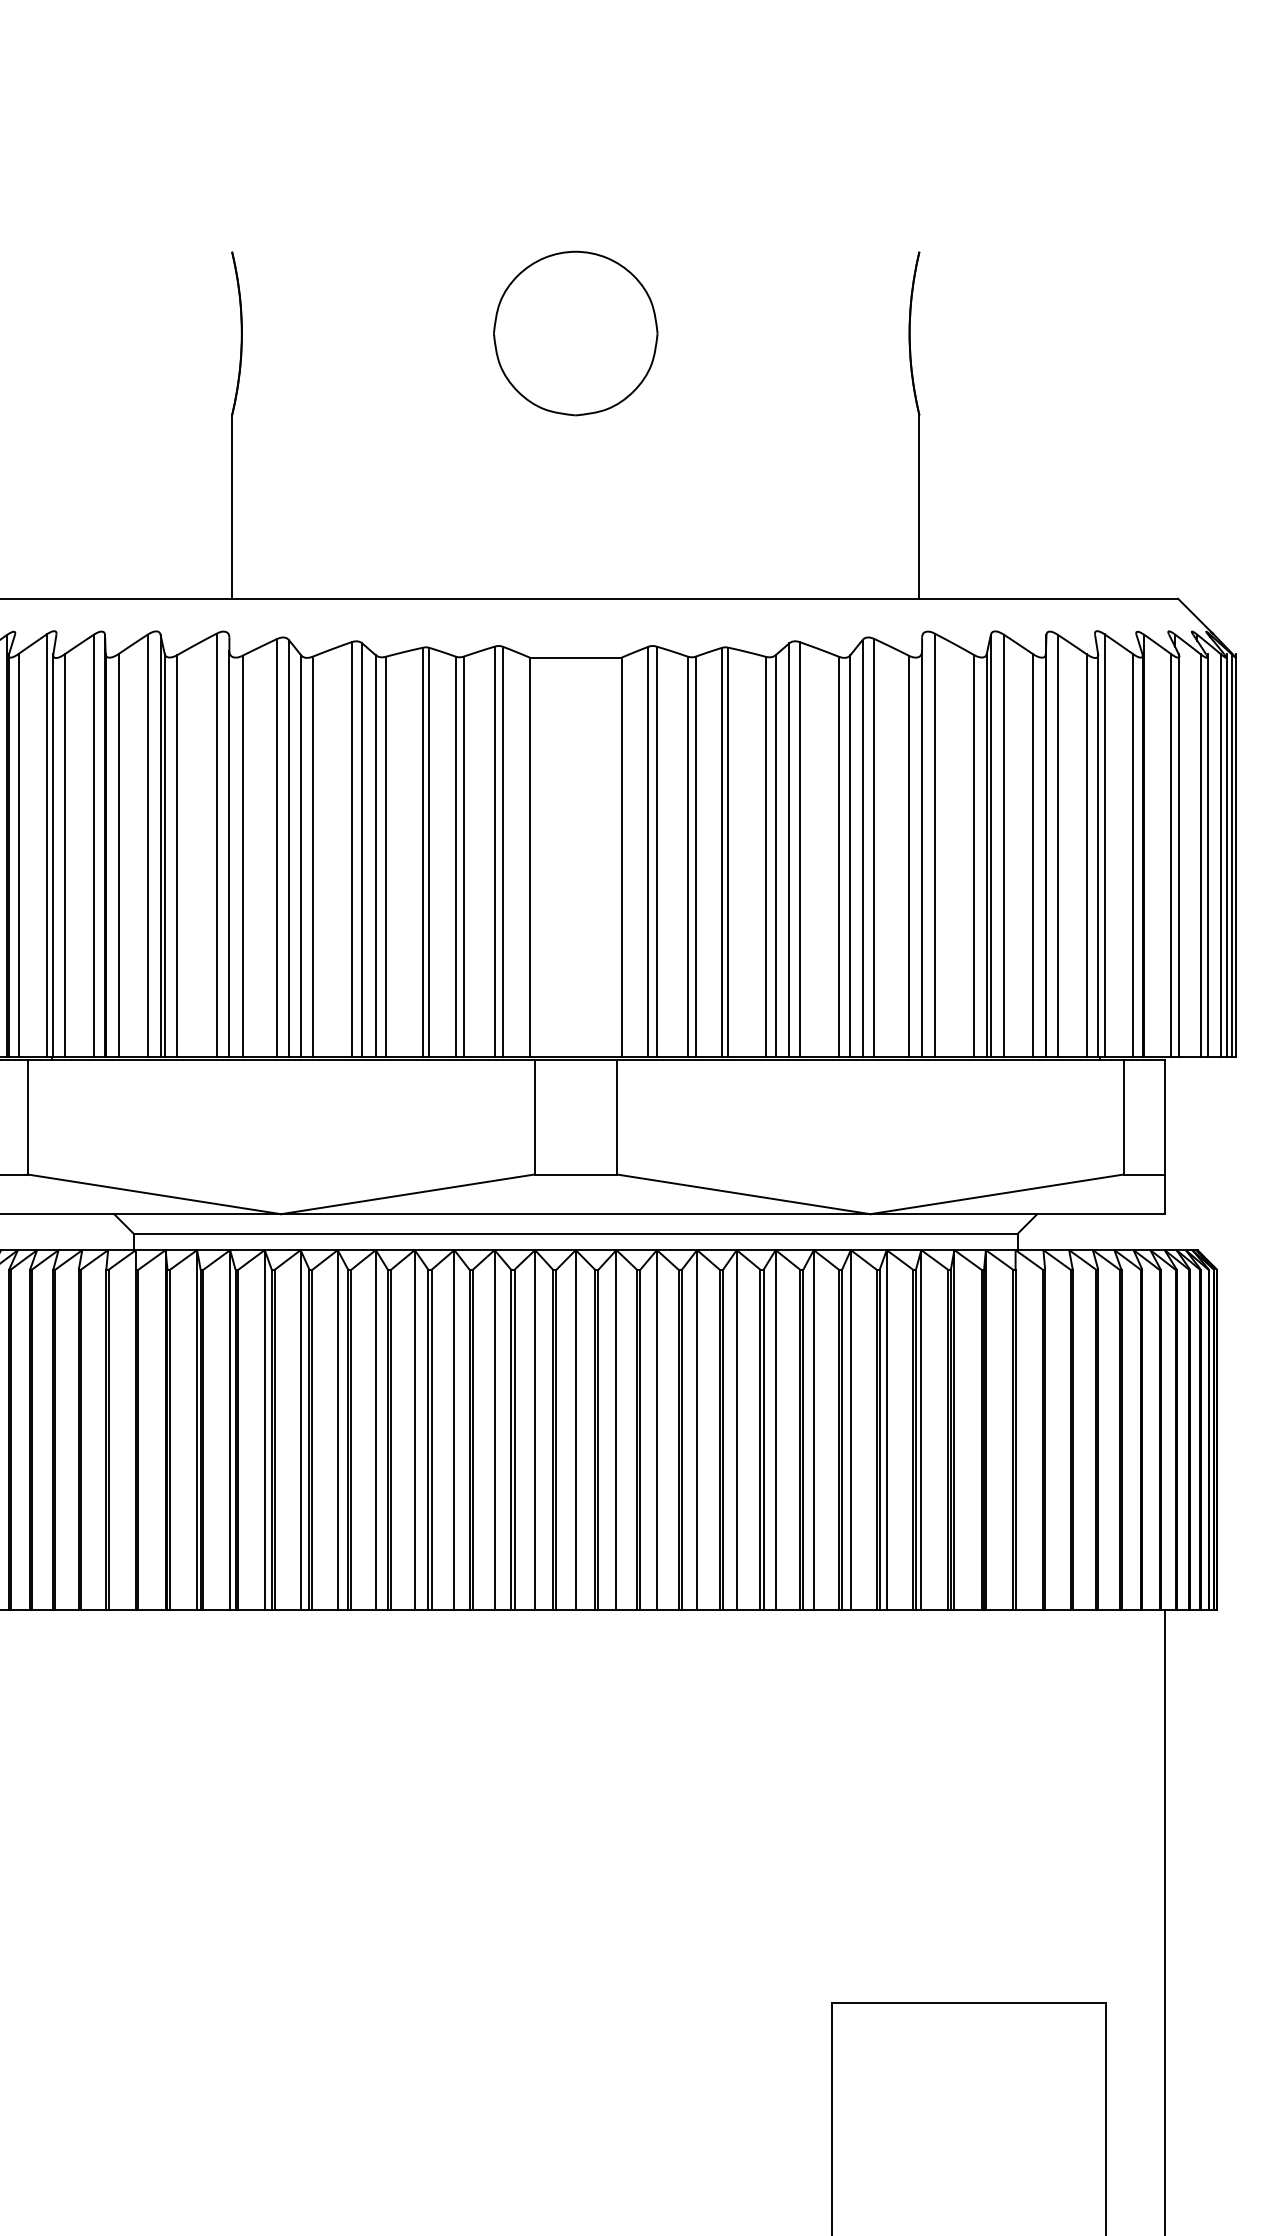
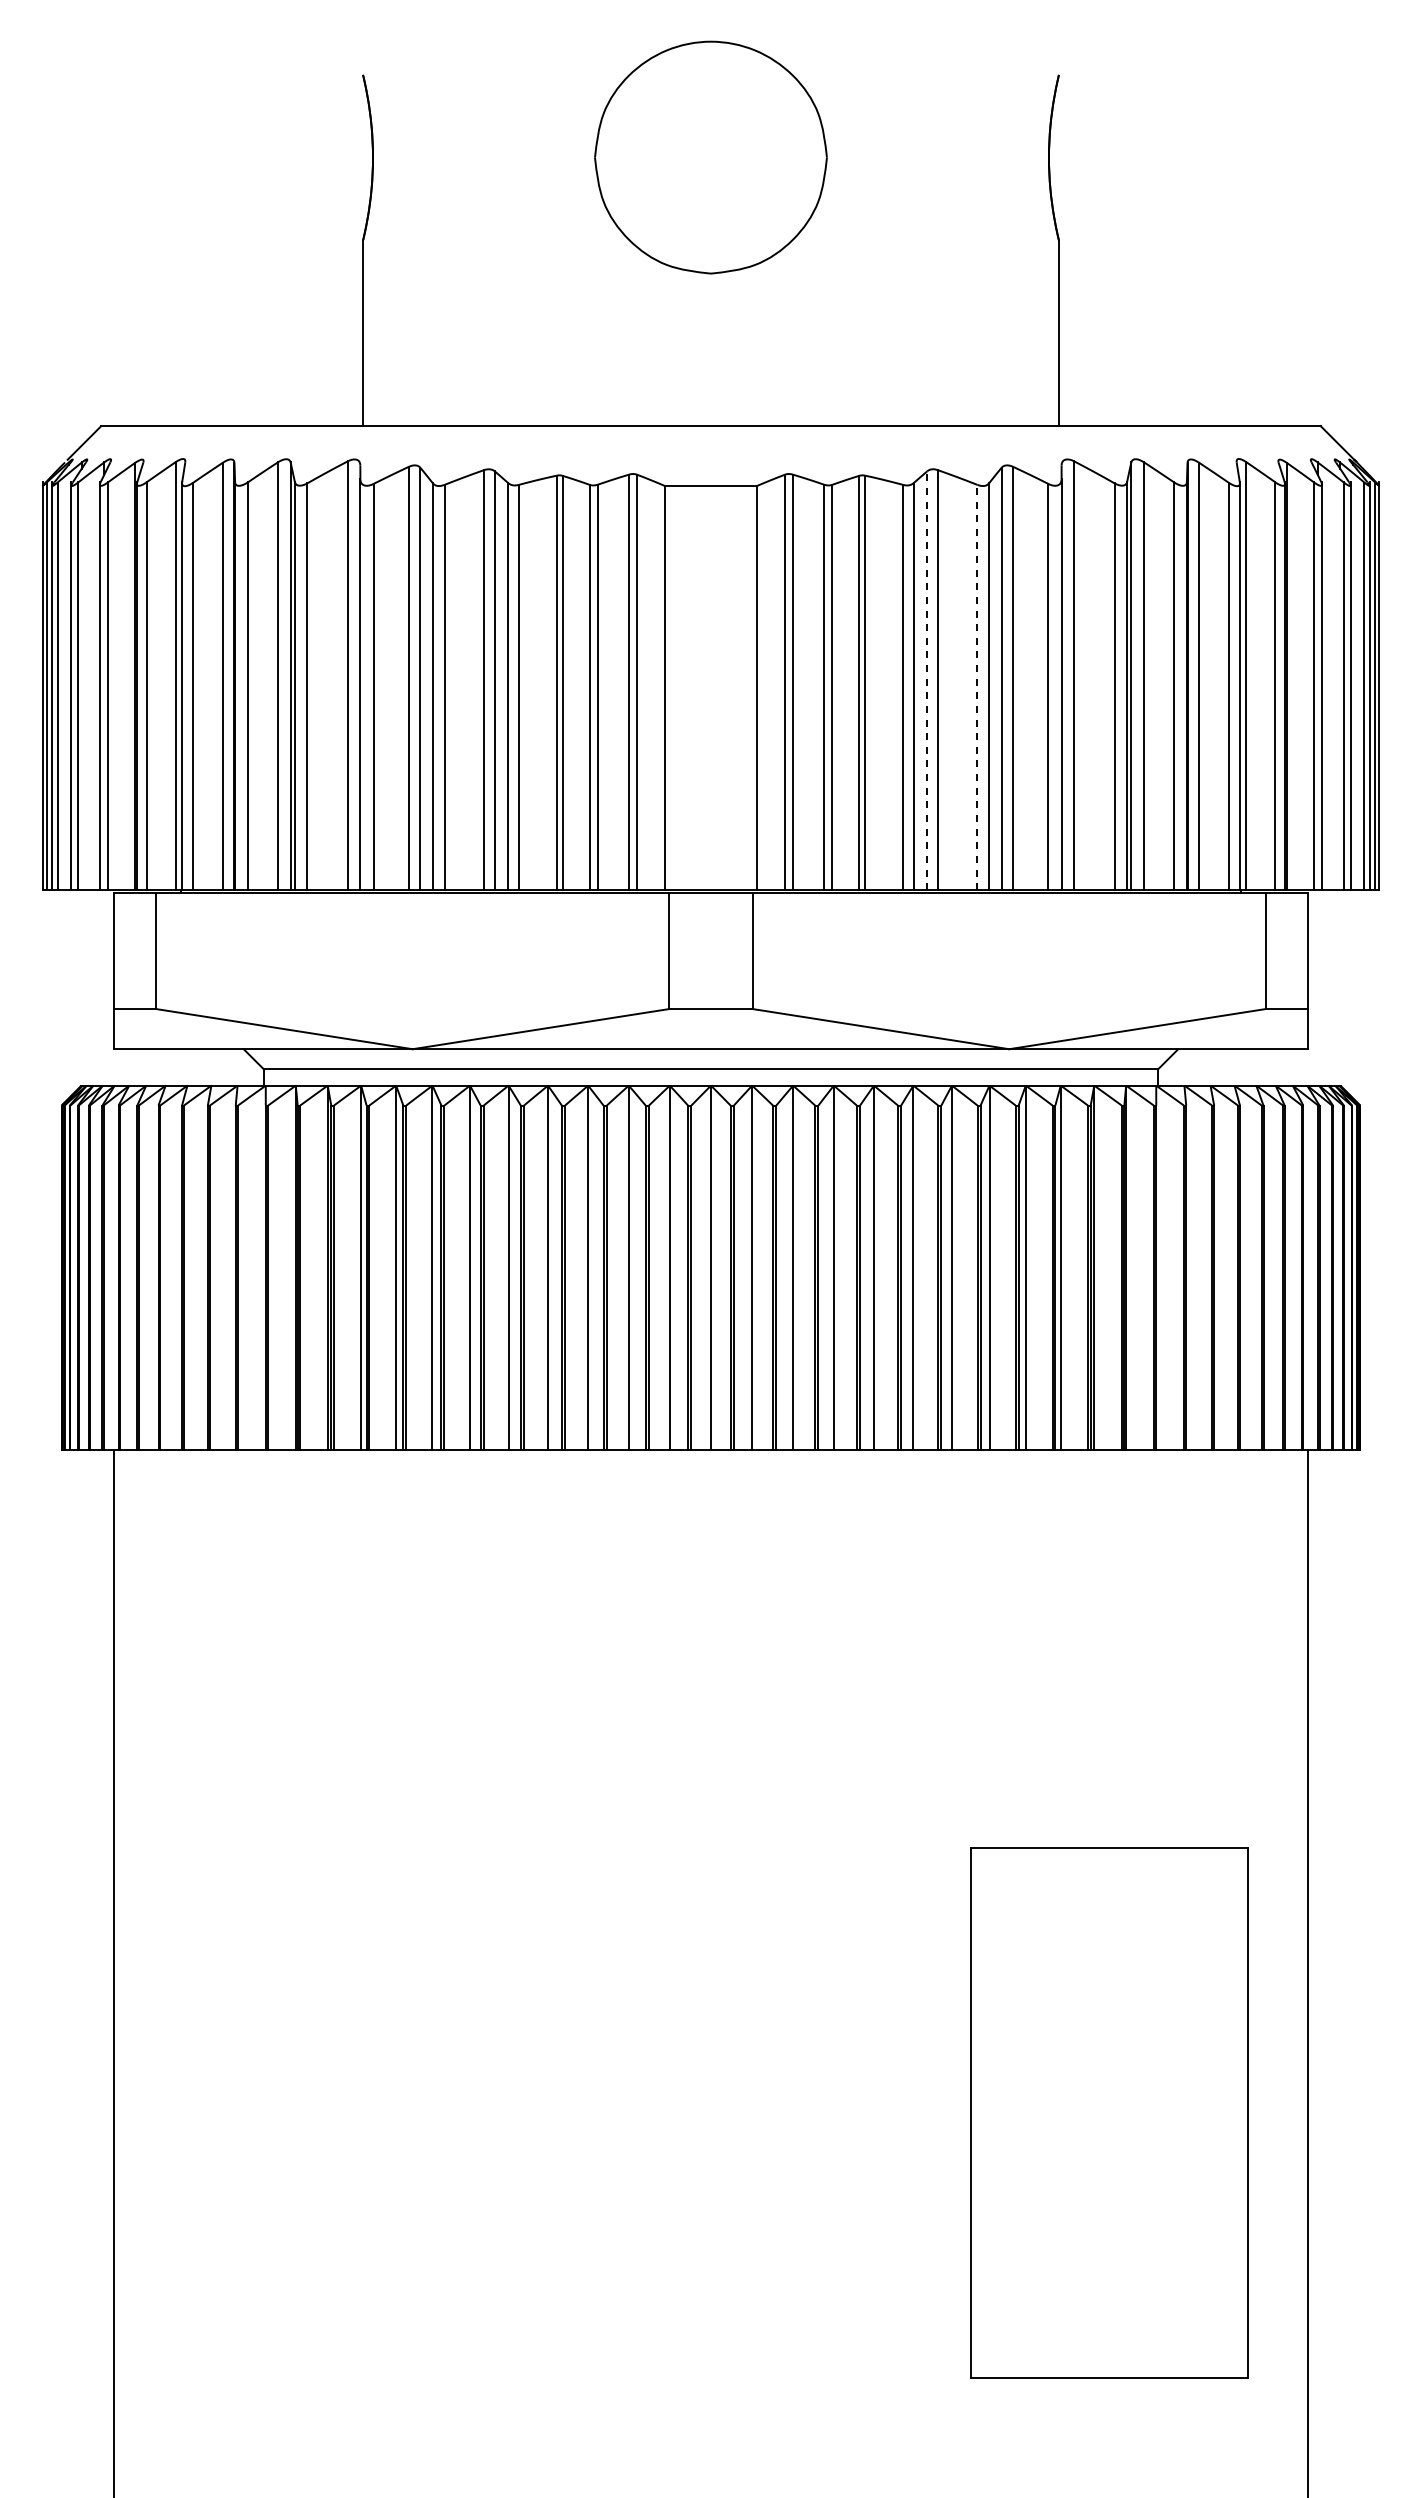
part: (575, 333) -> (710, 157), size x1.4
line: (789, 849) -> (927, 680), solid -> dashed
line: (839, 856) -> (977, 687), solid -> dashed

